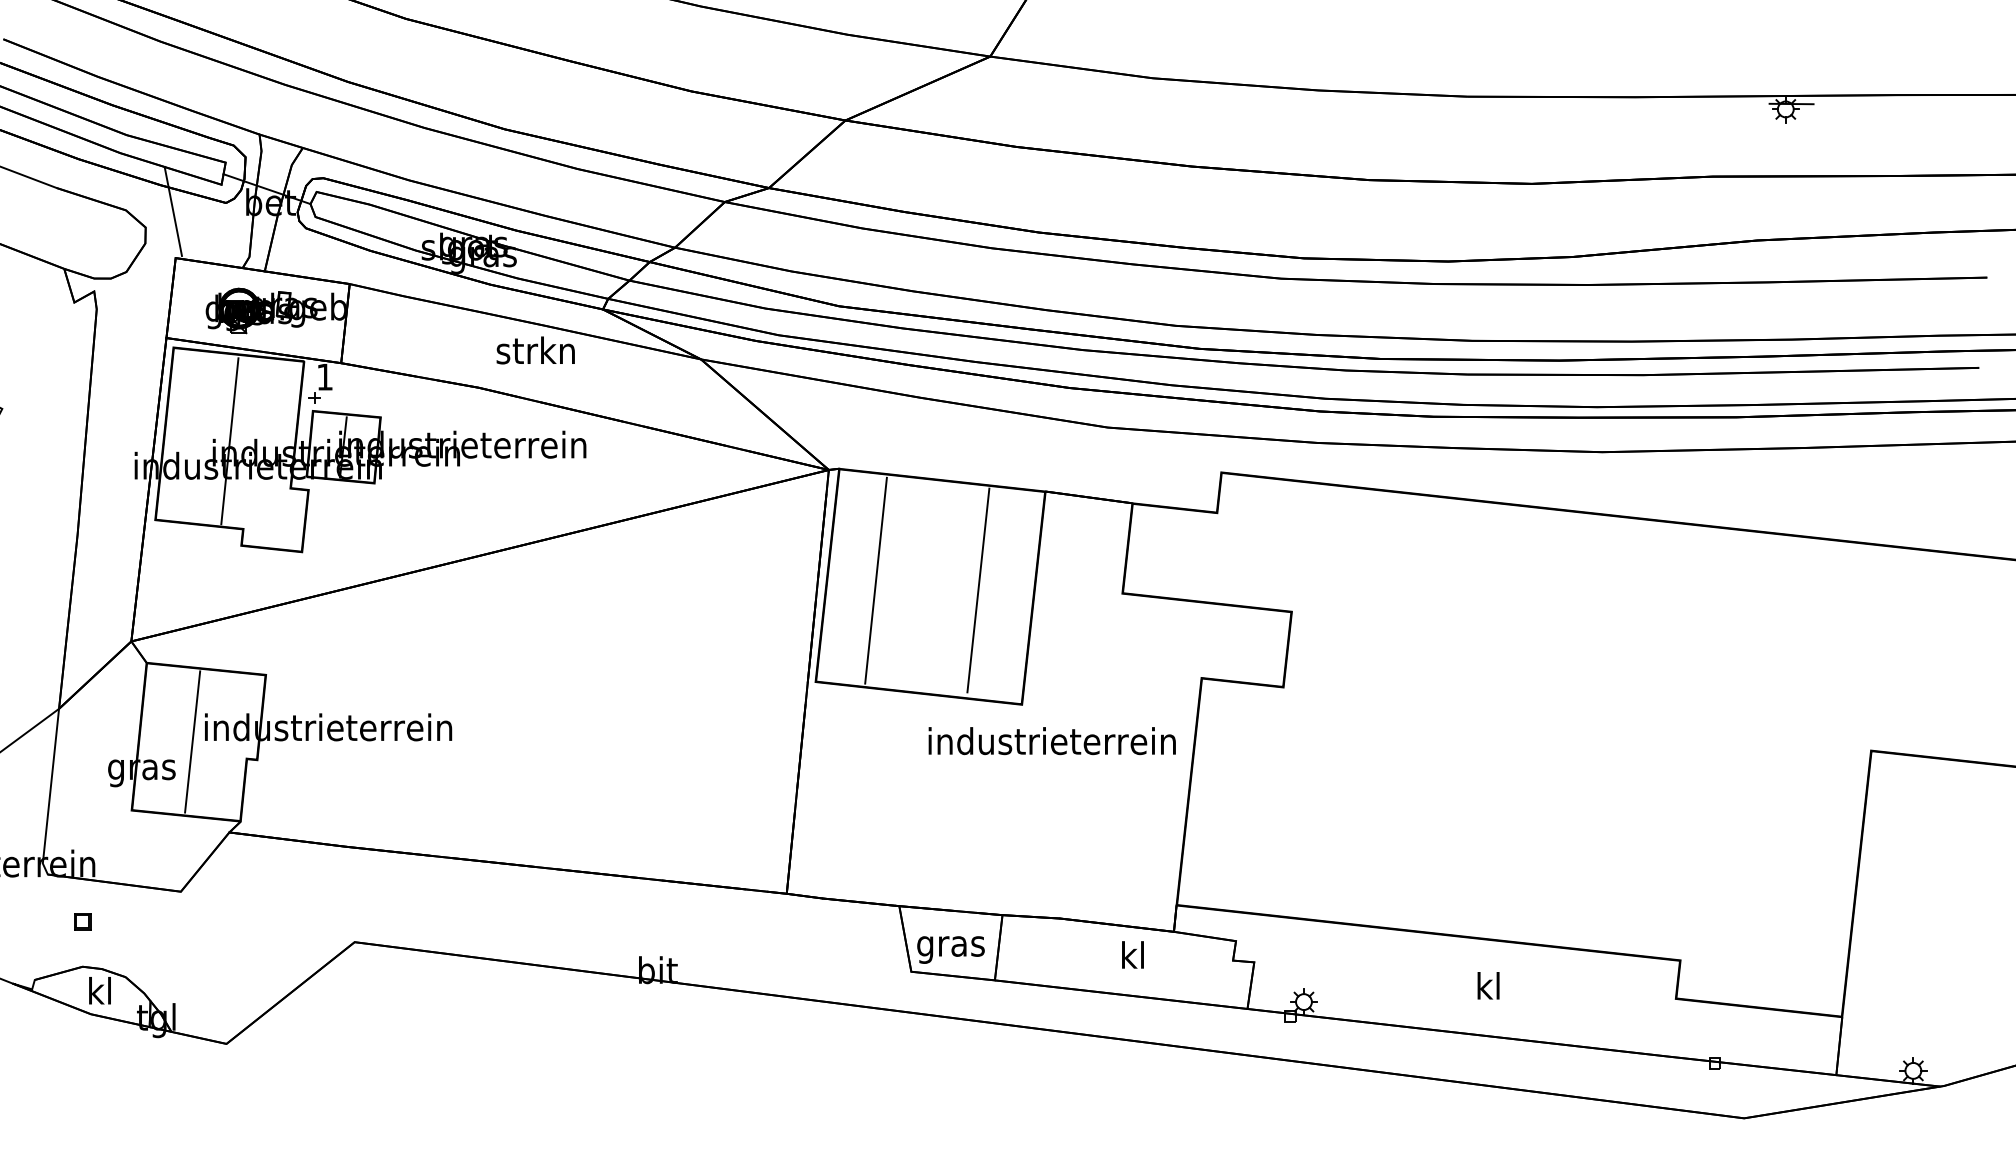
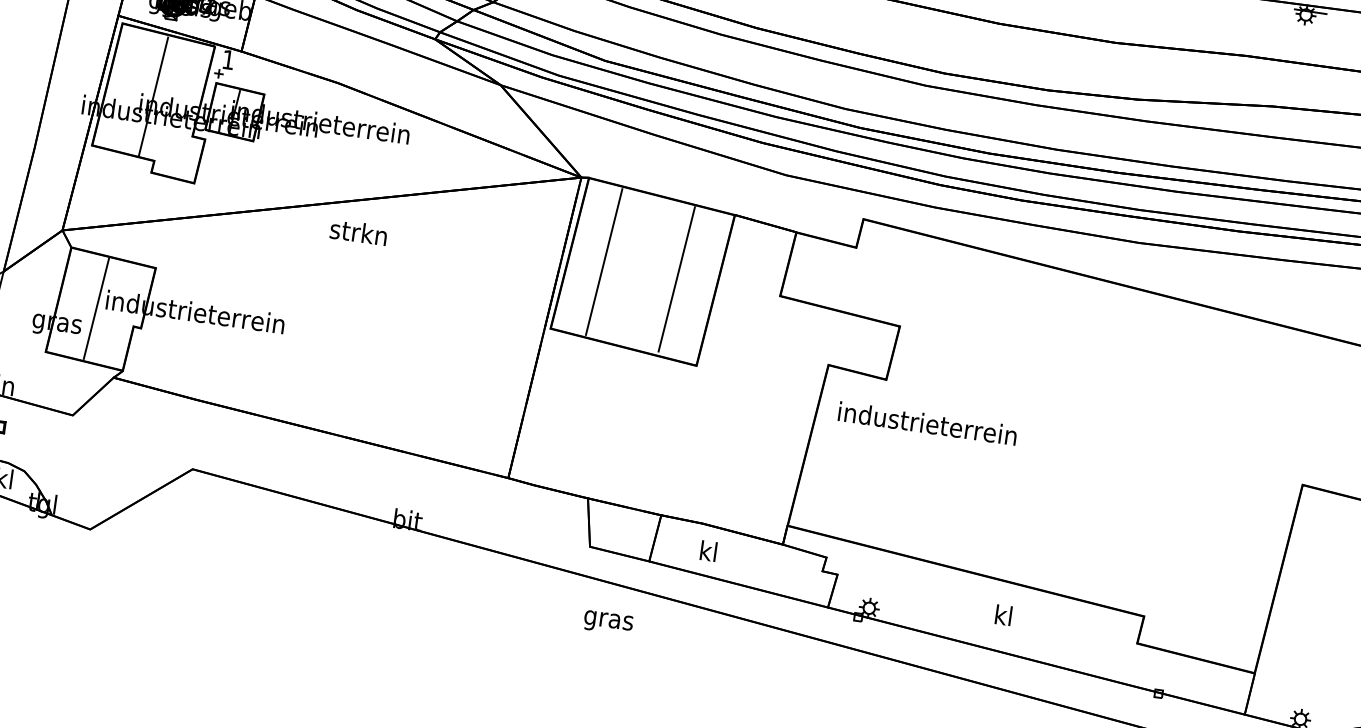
text: (535, 350) -> (358, 232), moved
text: (1051, 741) -> (927, 423), moved
text: (950, 949) -> (608, 622), moved
text: (1132, 954) -> (708, 550), moved

